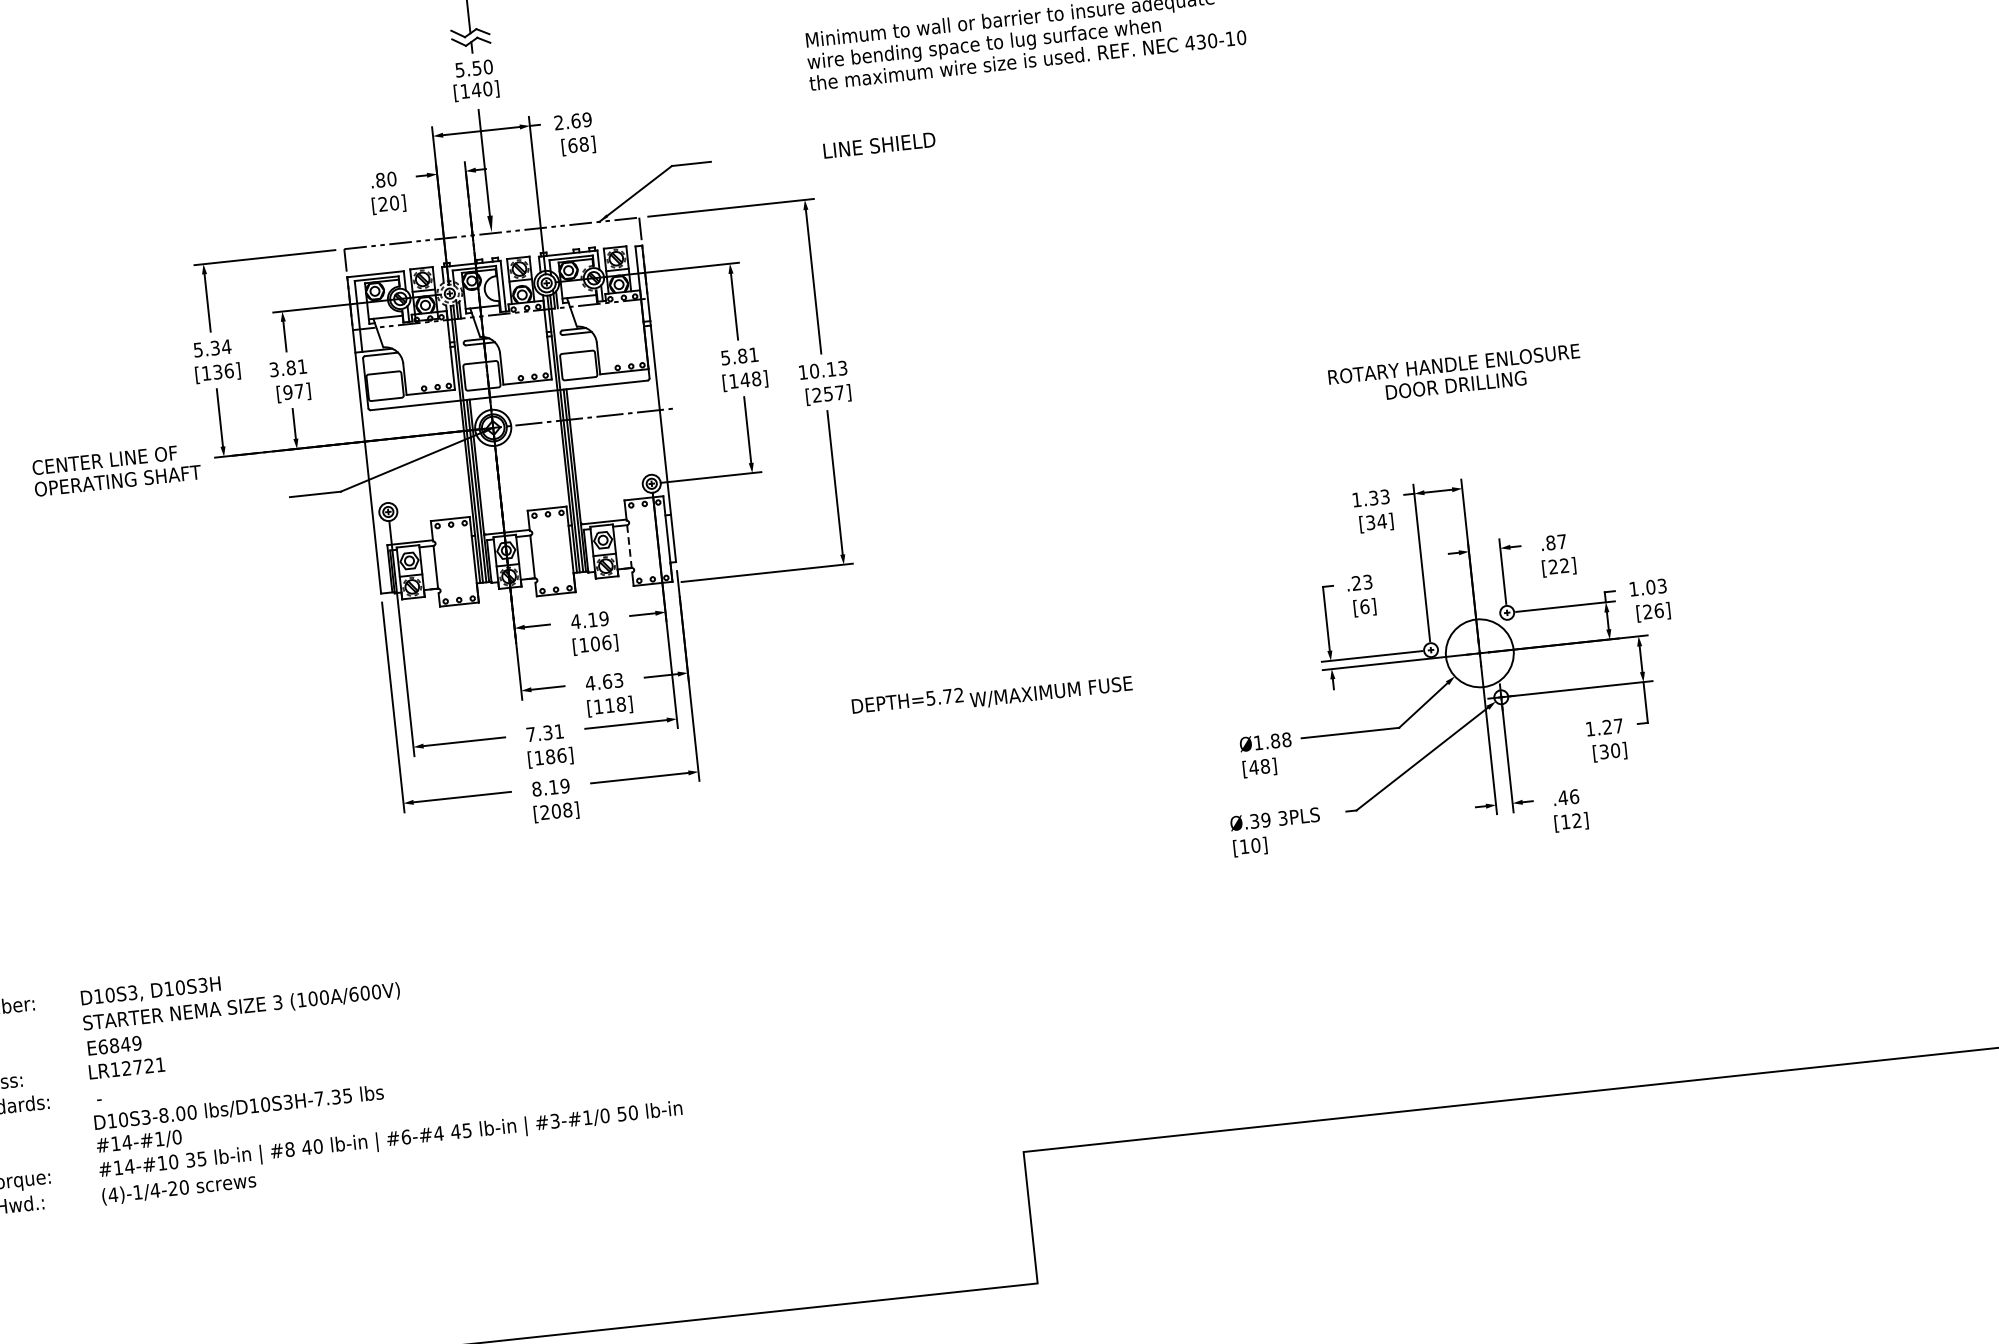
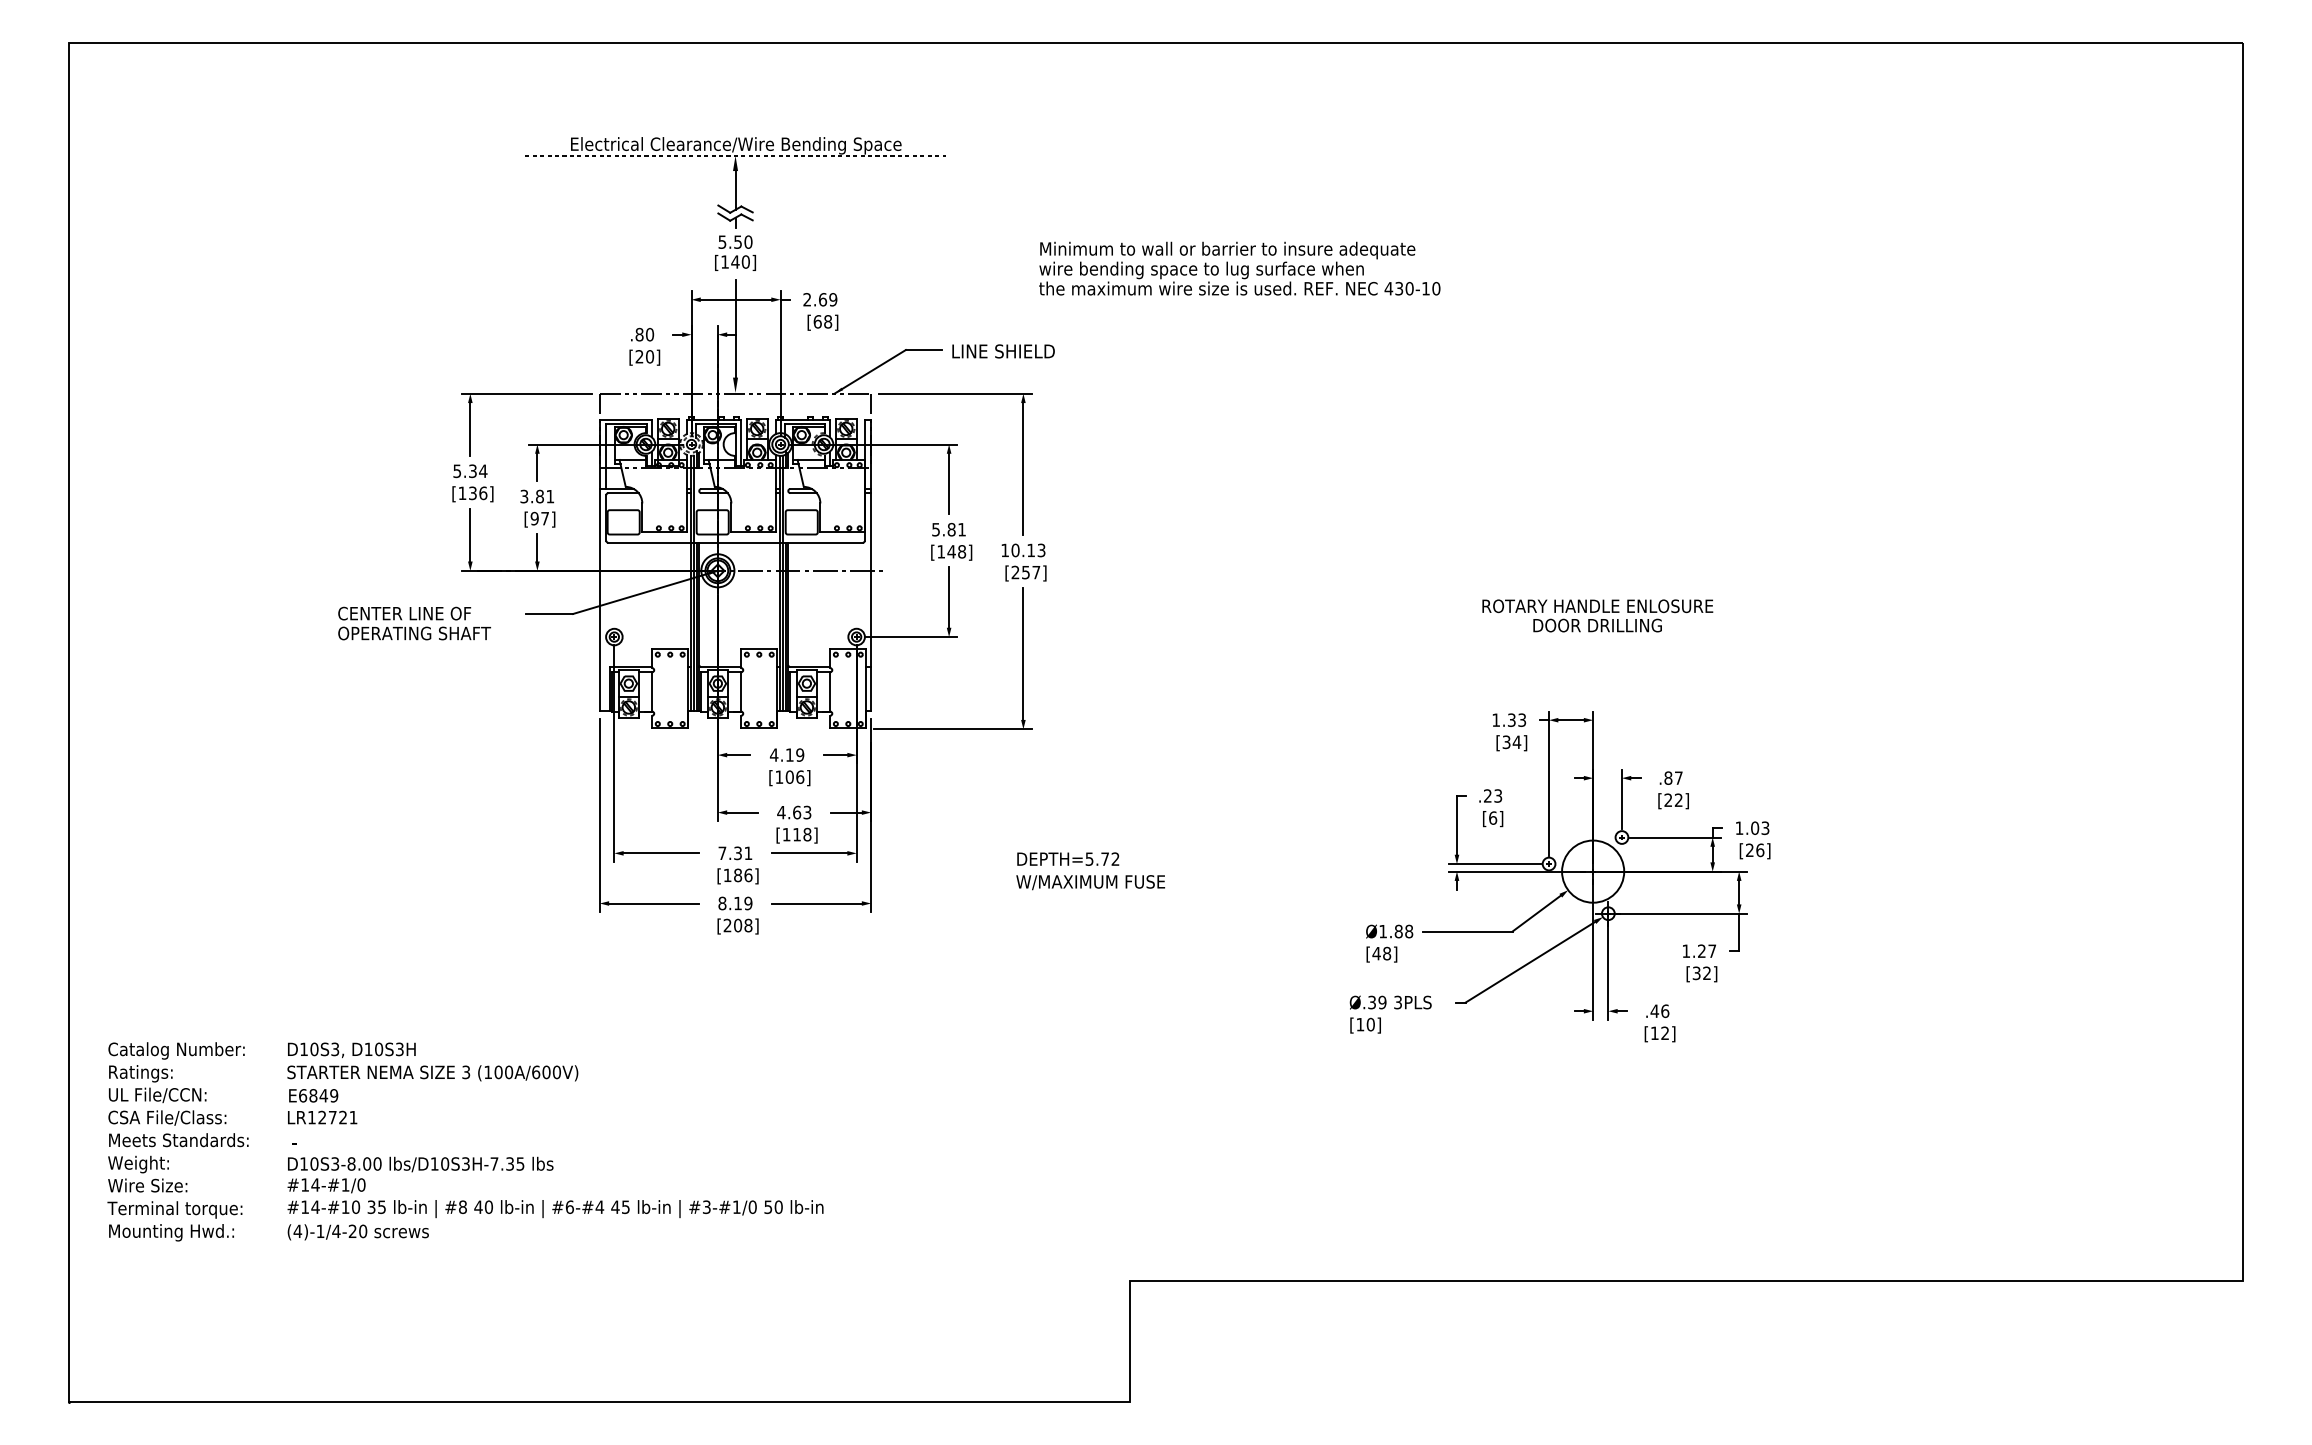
text: (879, 145) -> (1003, 351), moved
text: (116, 470) -> (414, 623), moved
line: (629, 546) -> (830, 691), dashed -> solid
text: (1051, 692) -> (1090, 882), moved
text: (1616, 750) -> (1707, 973), [30] -> [32]

